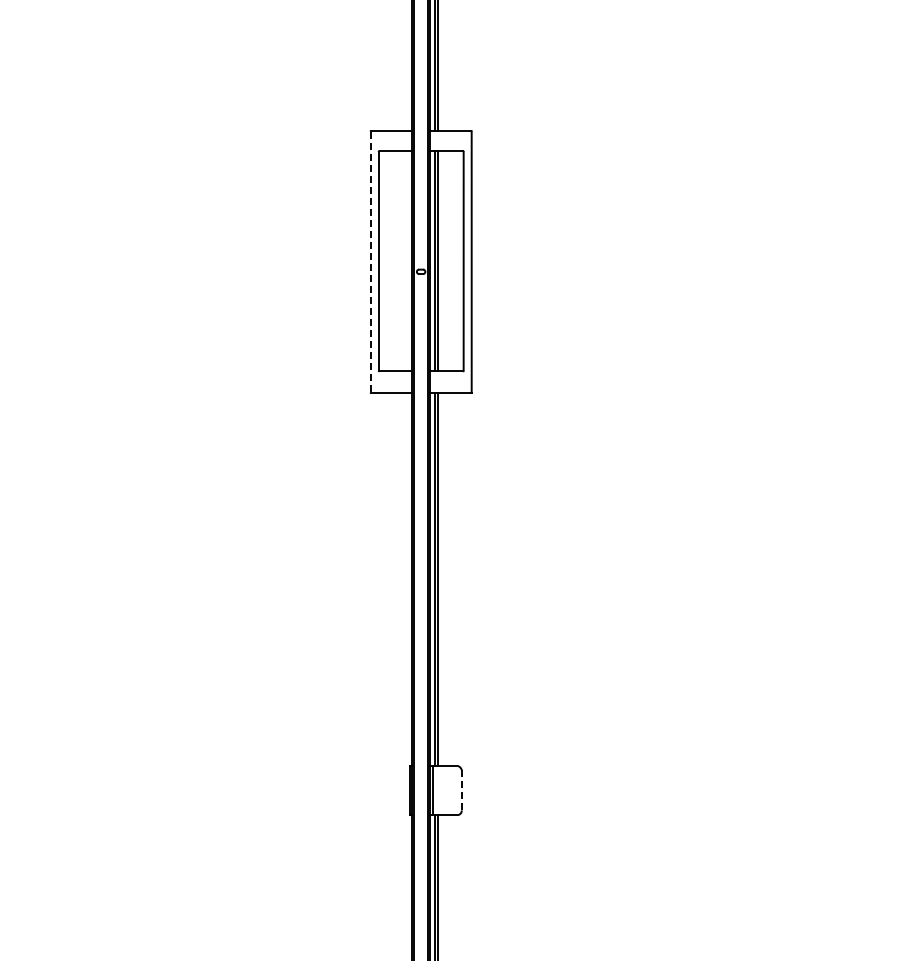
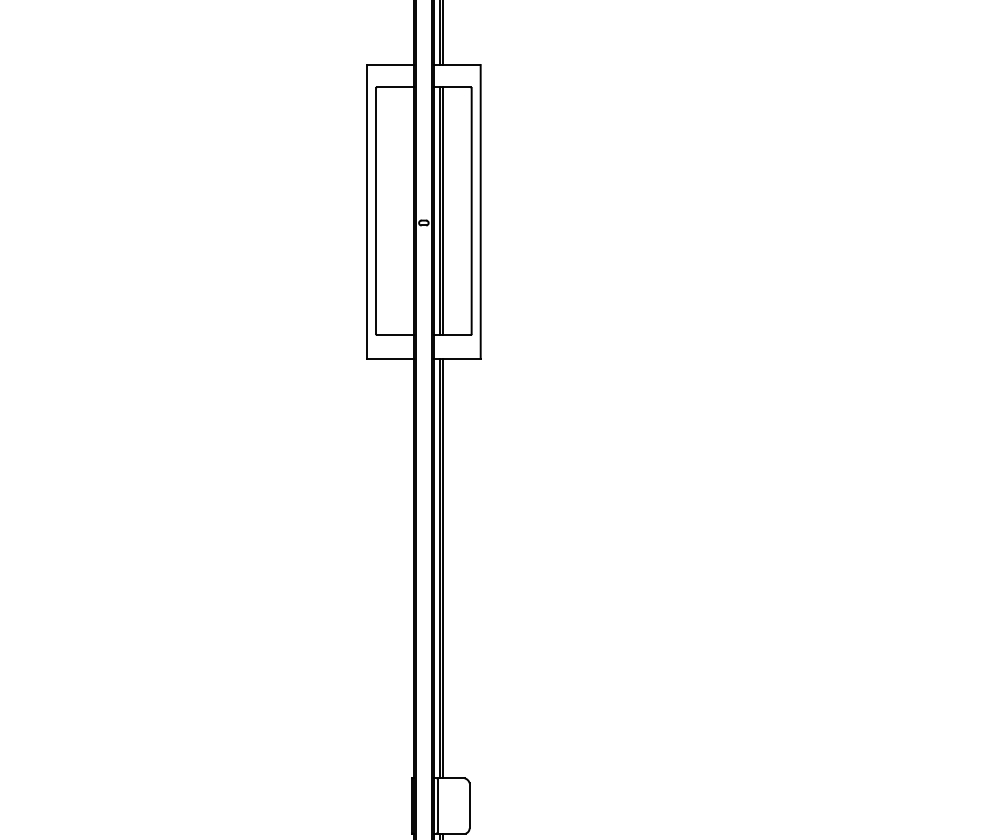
line: (370, 262) -> (366, 212), dashed -> solid
line: (461, 790) -> (469, 806), dashed -> solid

